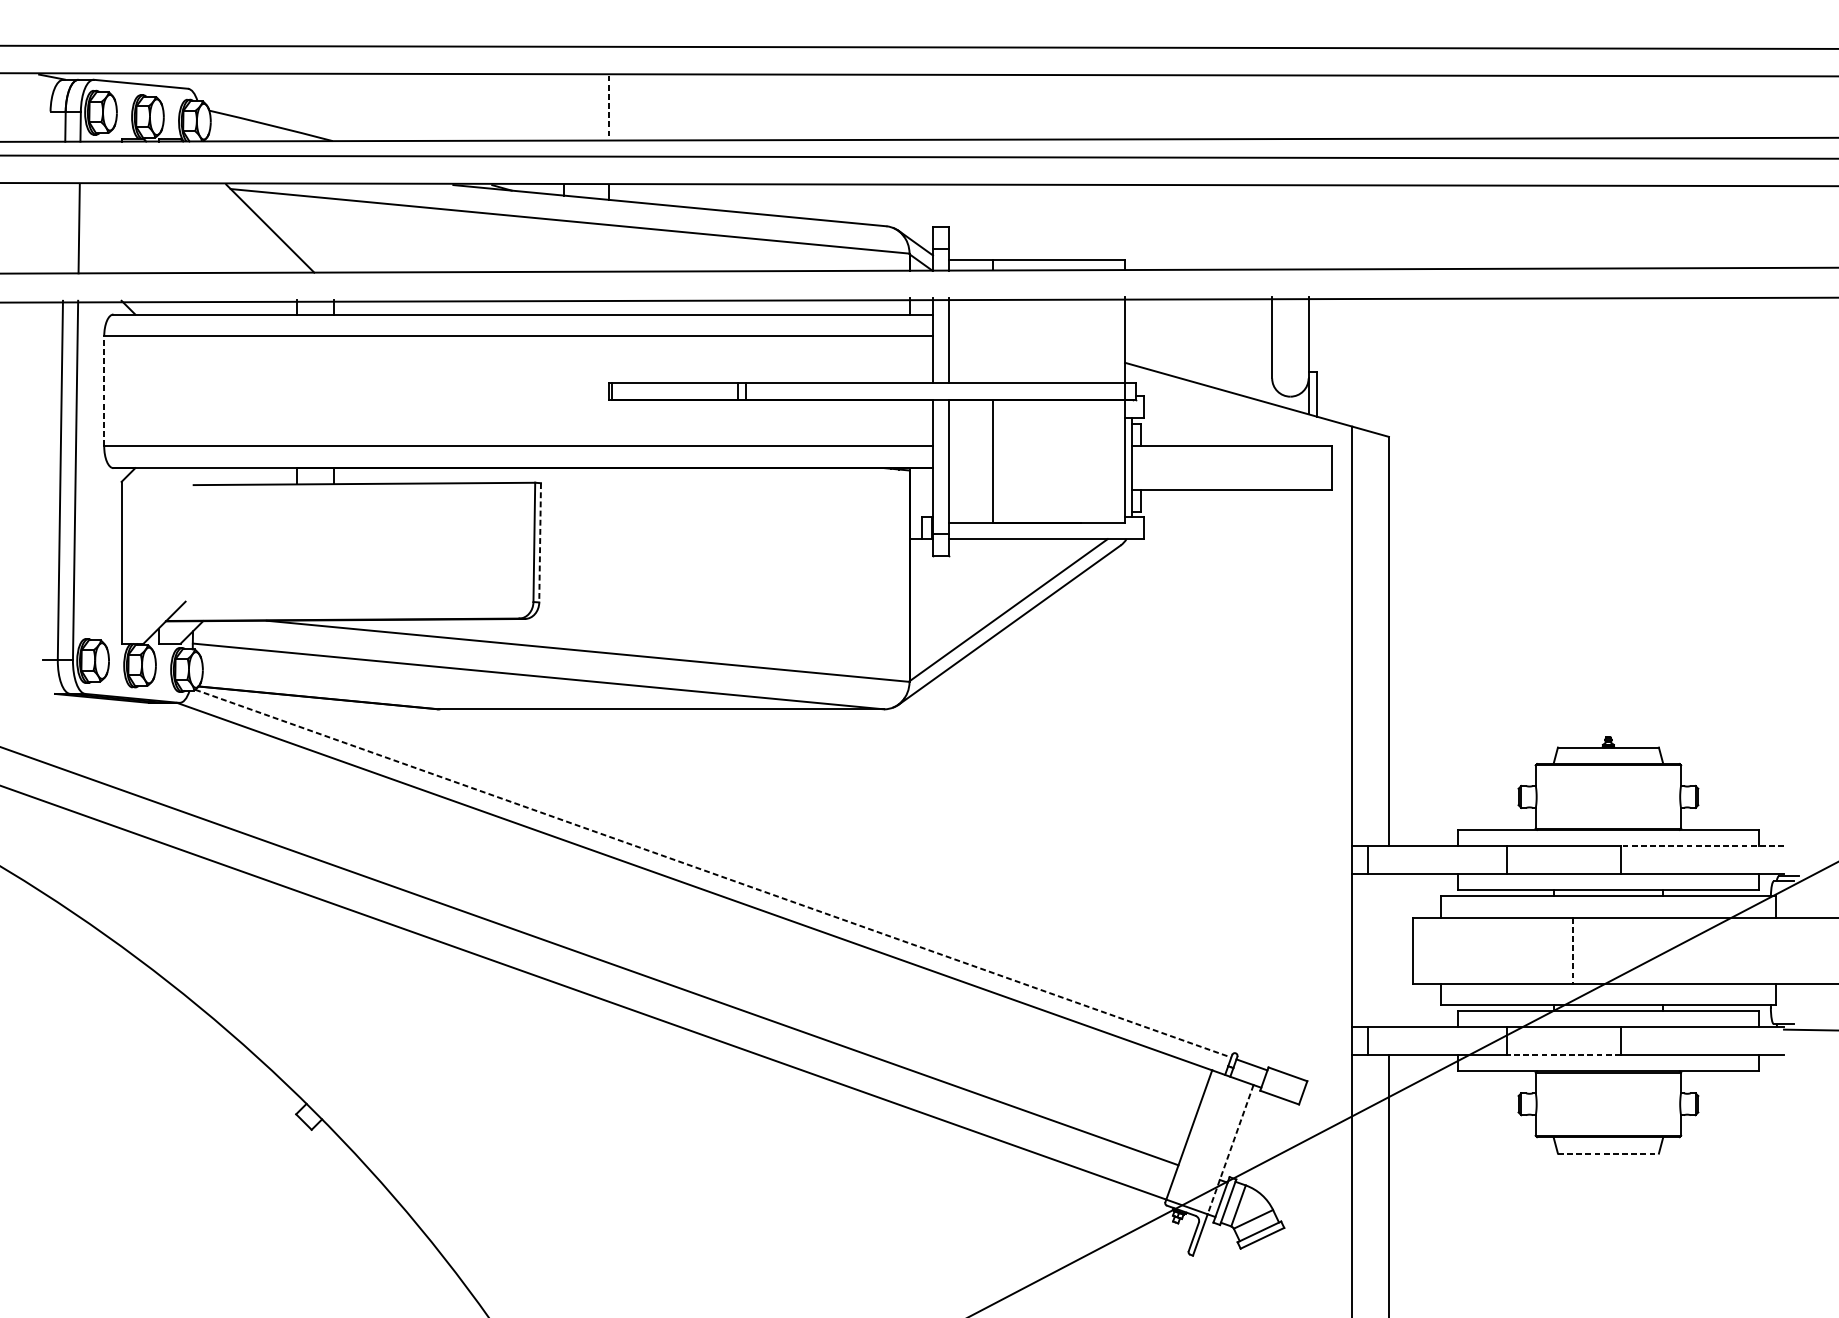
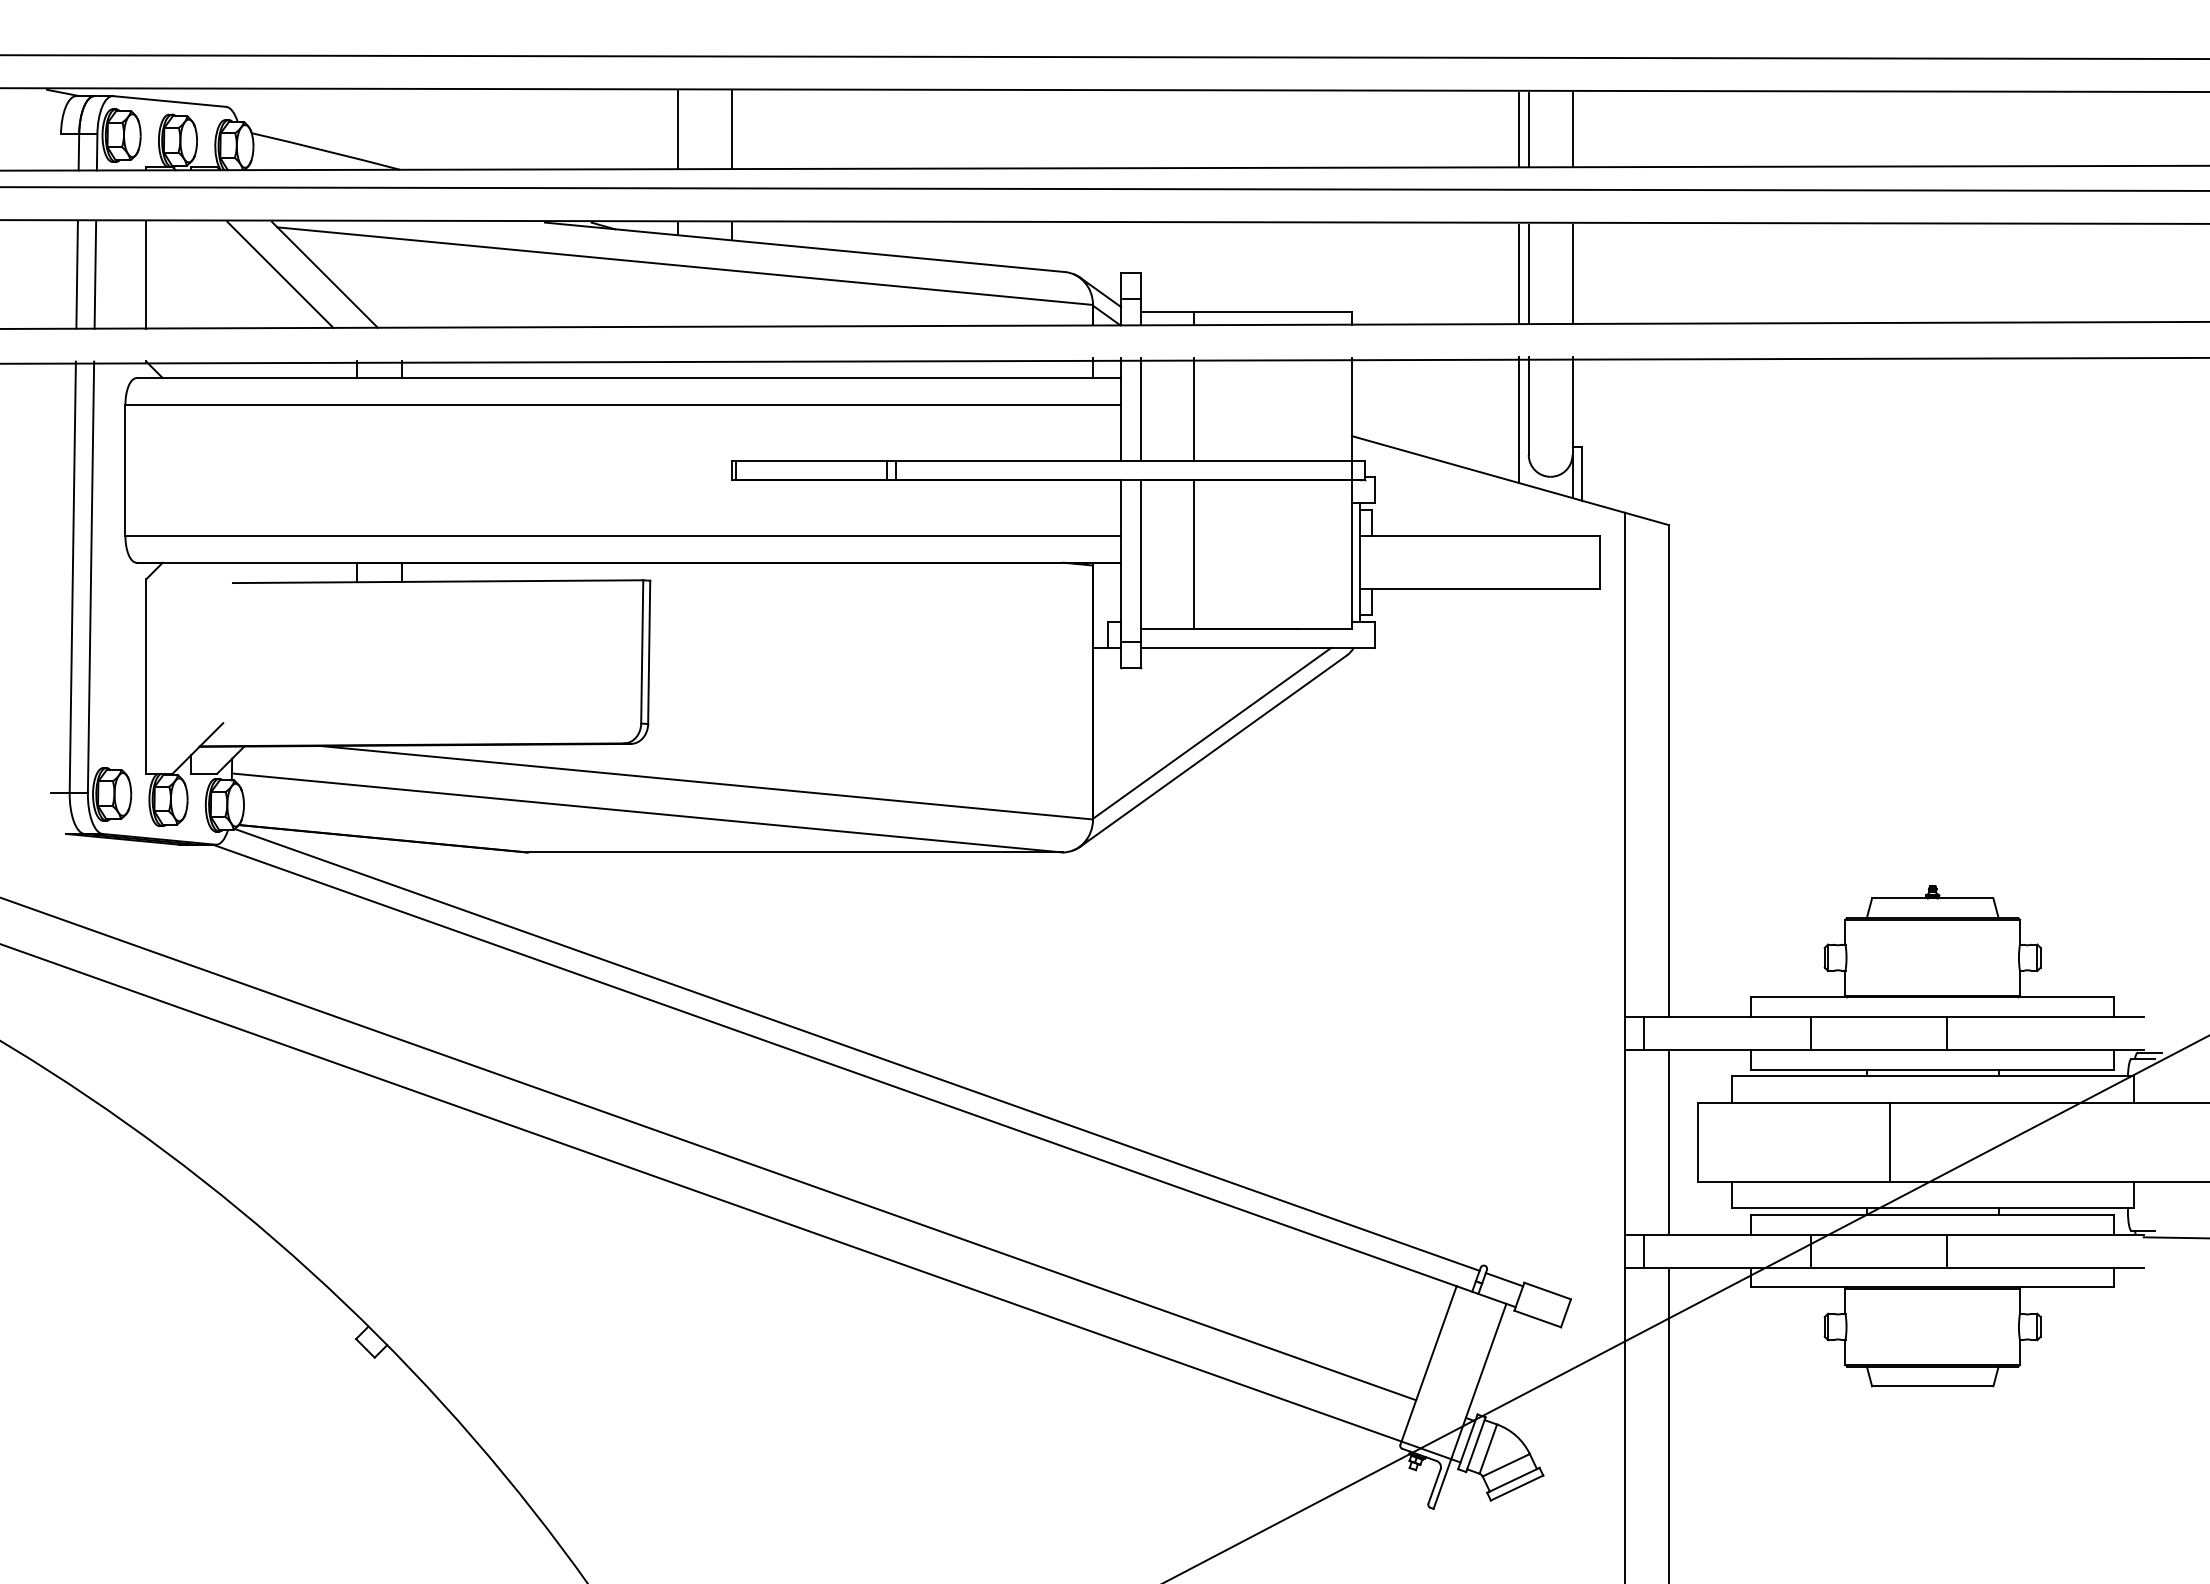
line: (564, 107) -> (678, 129), added
line: (1263, 107) -> (1518, 129), added
line: (1271, 107) -> (1528, 129), added
line: (1308, 107) -> (1572, 129), added
line: (609, 108) -> (732, 130), dashed -> solid
line: (1308, 227) -> (1572, 273), added
line: (63, 228) -> (76, 274), added
line: (121, 228) -> (146, 274), added
line: (233, 228) -> (280, 274), added
line: (1263, 228) -> (1518, 274), added
line: (1271, 228) -> (1528, 274), added
line: (993, 340) -> (1193, 409), added
line: (1263, 349) -> (1518, 420), added
line: (104, 391) -> (125, 470), dashed -> solid
line: (540, 542) -> (649, 652), dashed -> solid
line: (1702, 846) -> (2045, 1017), dashed -> solid
line: (713, 874) -> (857, 1050), dashed -> solid
line: (1389, 950) -> (1669, 1142), added
line: (1573, 950) -> (1890, 1142), dashed -> solid
line: (1563, 1054) -> (1878, 1267), dashed -> solid
line: (1230, 1150) -> (1478, 1382), dashed -> solid
line: (1608, 1153) -> (1932, 1386), dashed -> solid

